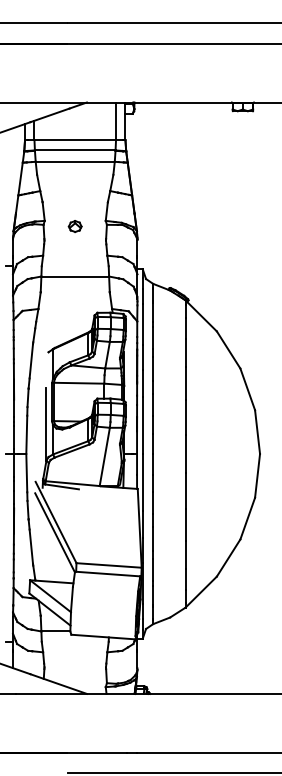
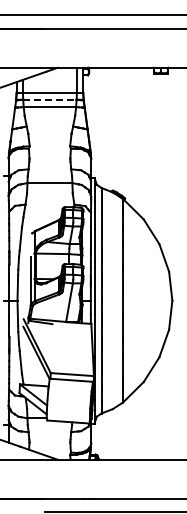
line: (74, 150) -> (49, 99), solid -> dashed
part: (74, 225) -> (49, 149), removed

